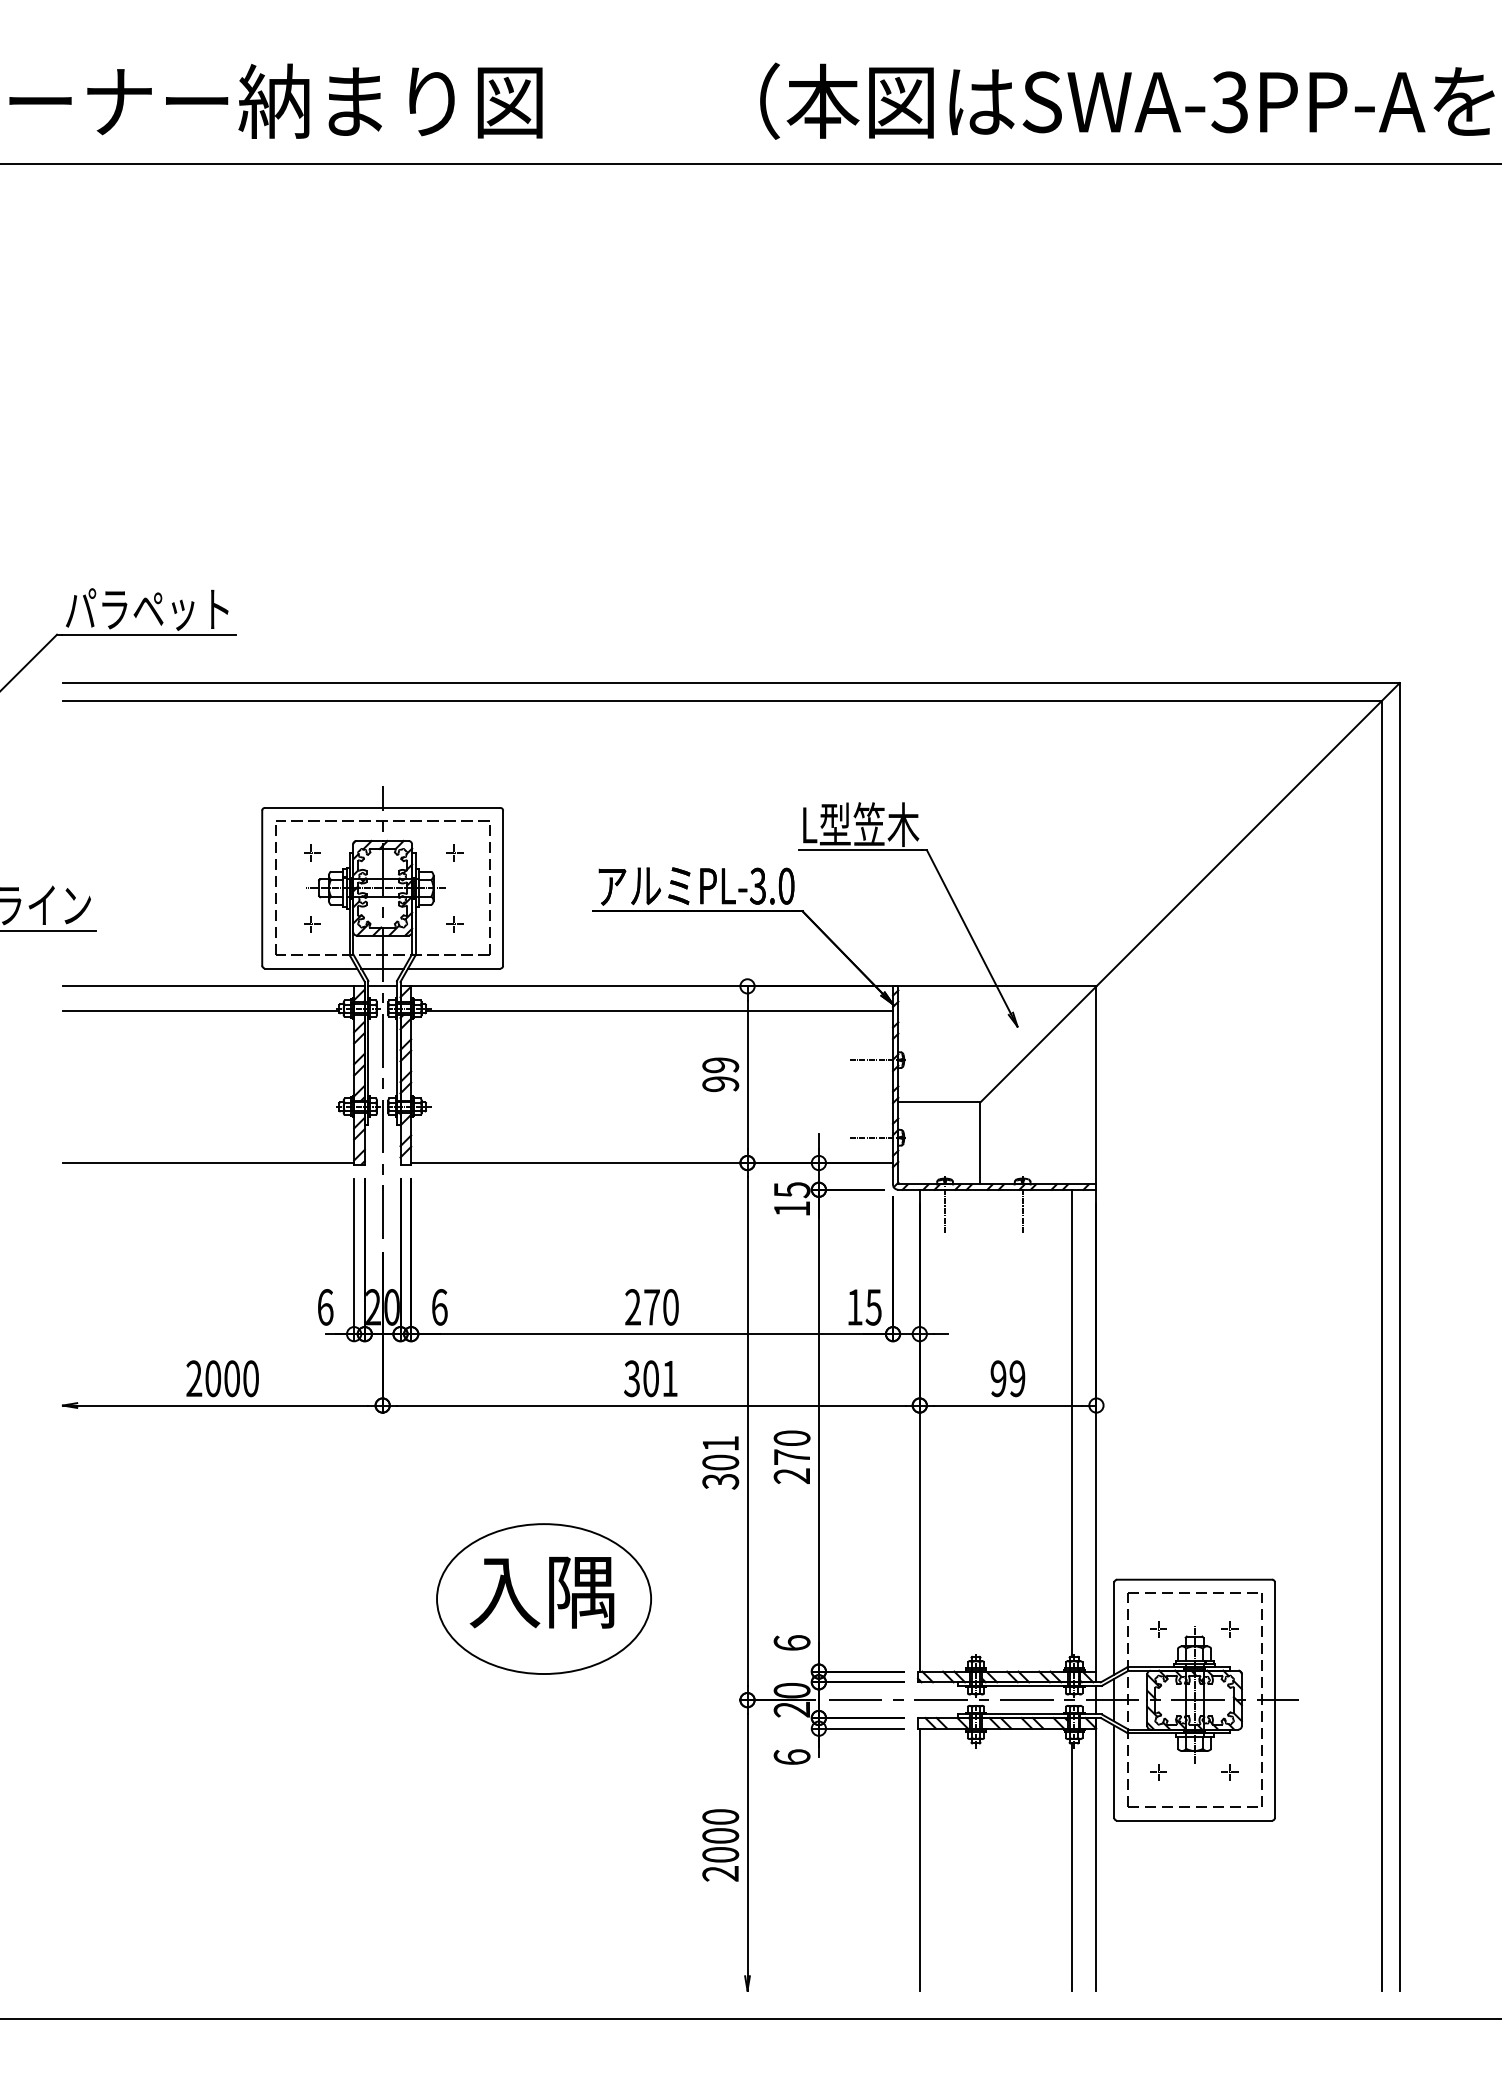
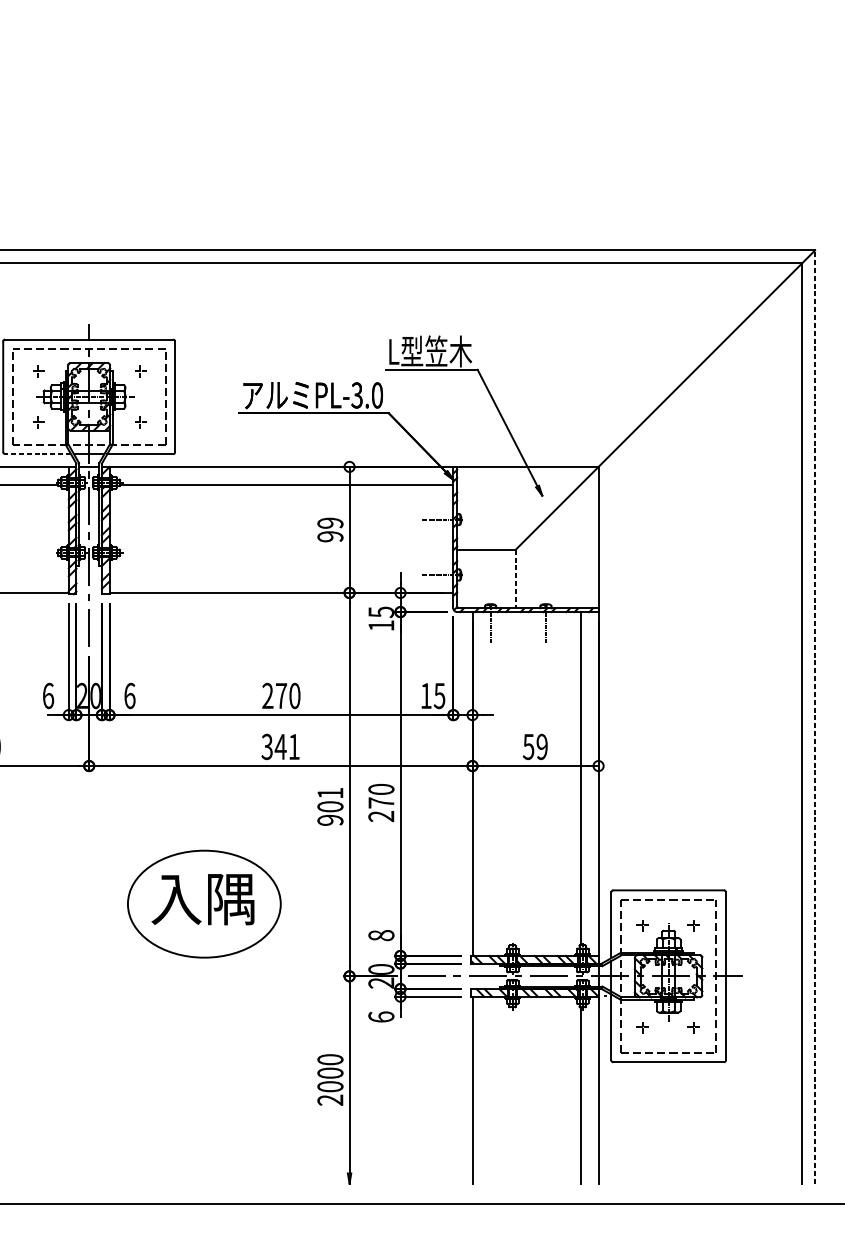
line: (310, 968) -> (37, 454), solid -> dashed
line: (980, 1143) -> (515, 579), solid -> dashed
line: (1399, 1336) -> (814, 716), solid -> dashed
text: (650, 1378) -> (280, 746), 301 -> 341
text: (998, 1378) -> (528, 746), 99 -> 59
text: (720, 1481) -> (330, 820), 301 -> 901
text: (791, 1642) -> (380, 935), 6 -> 8

